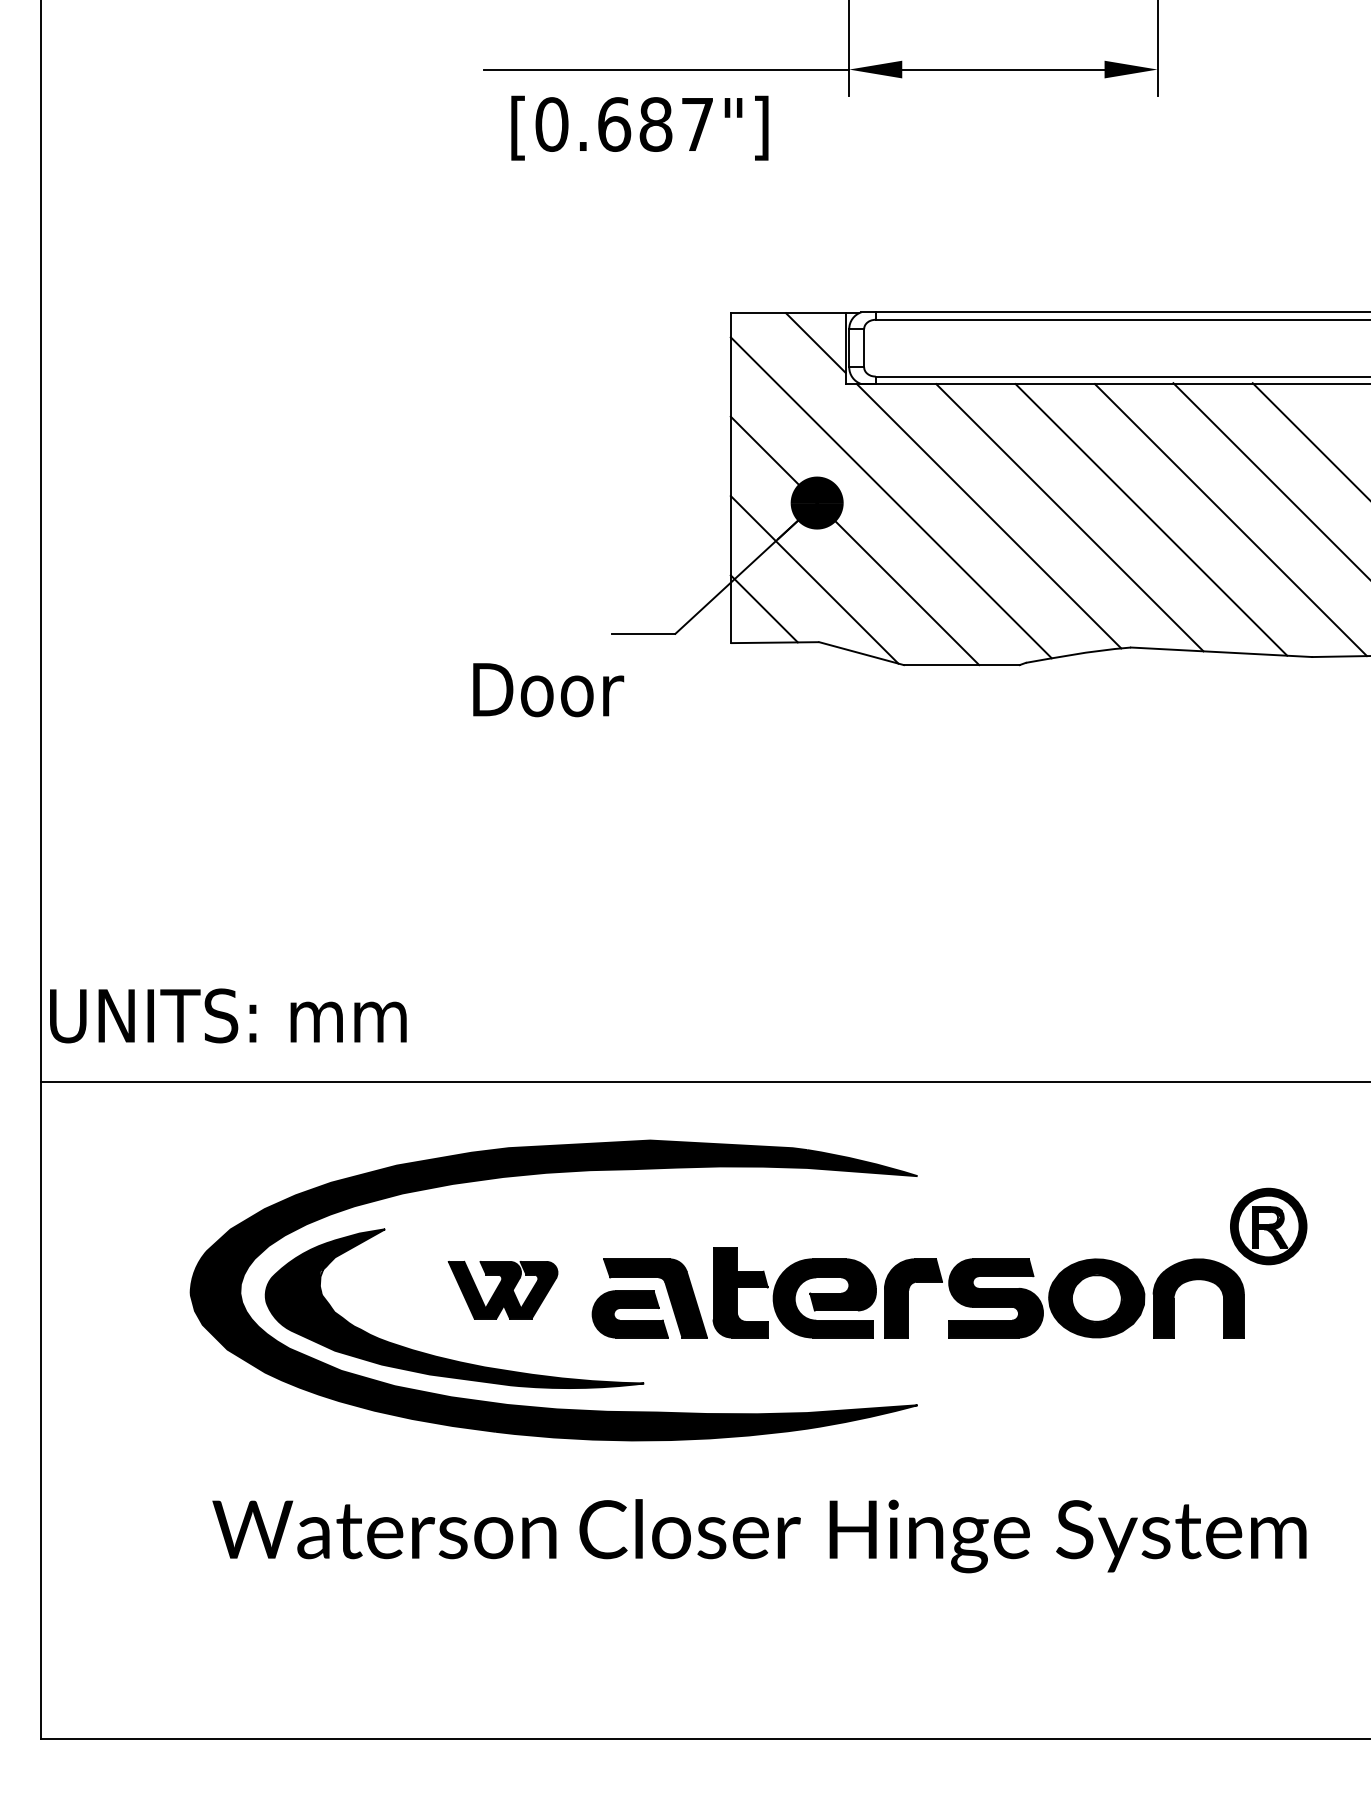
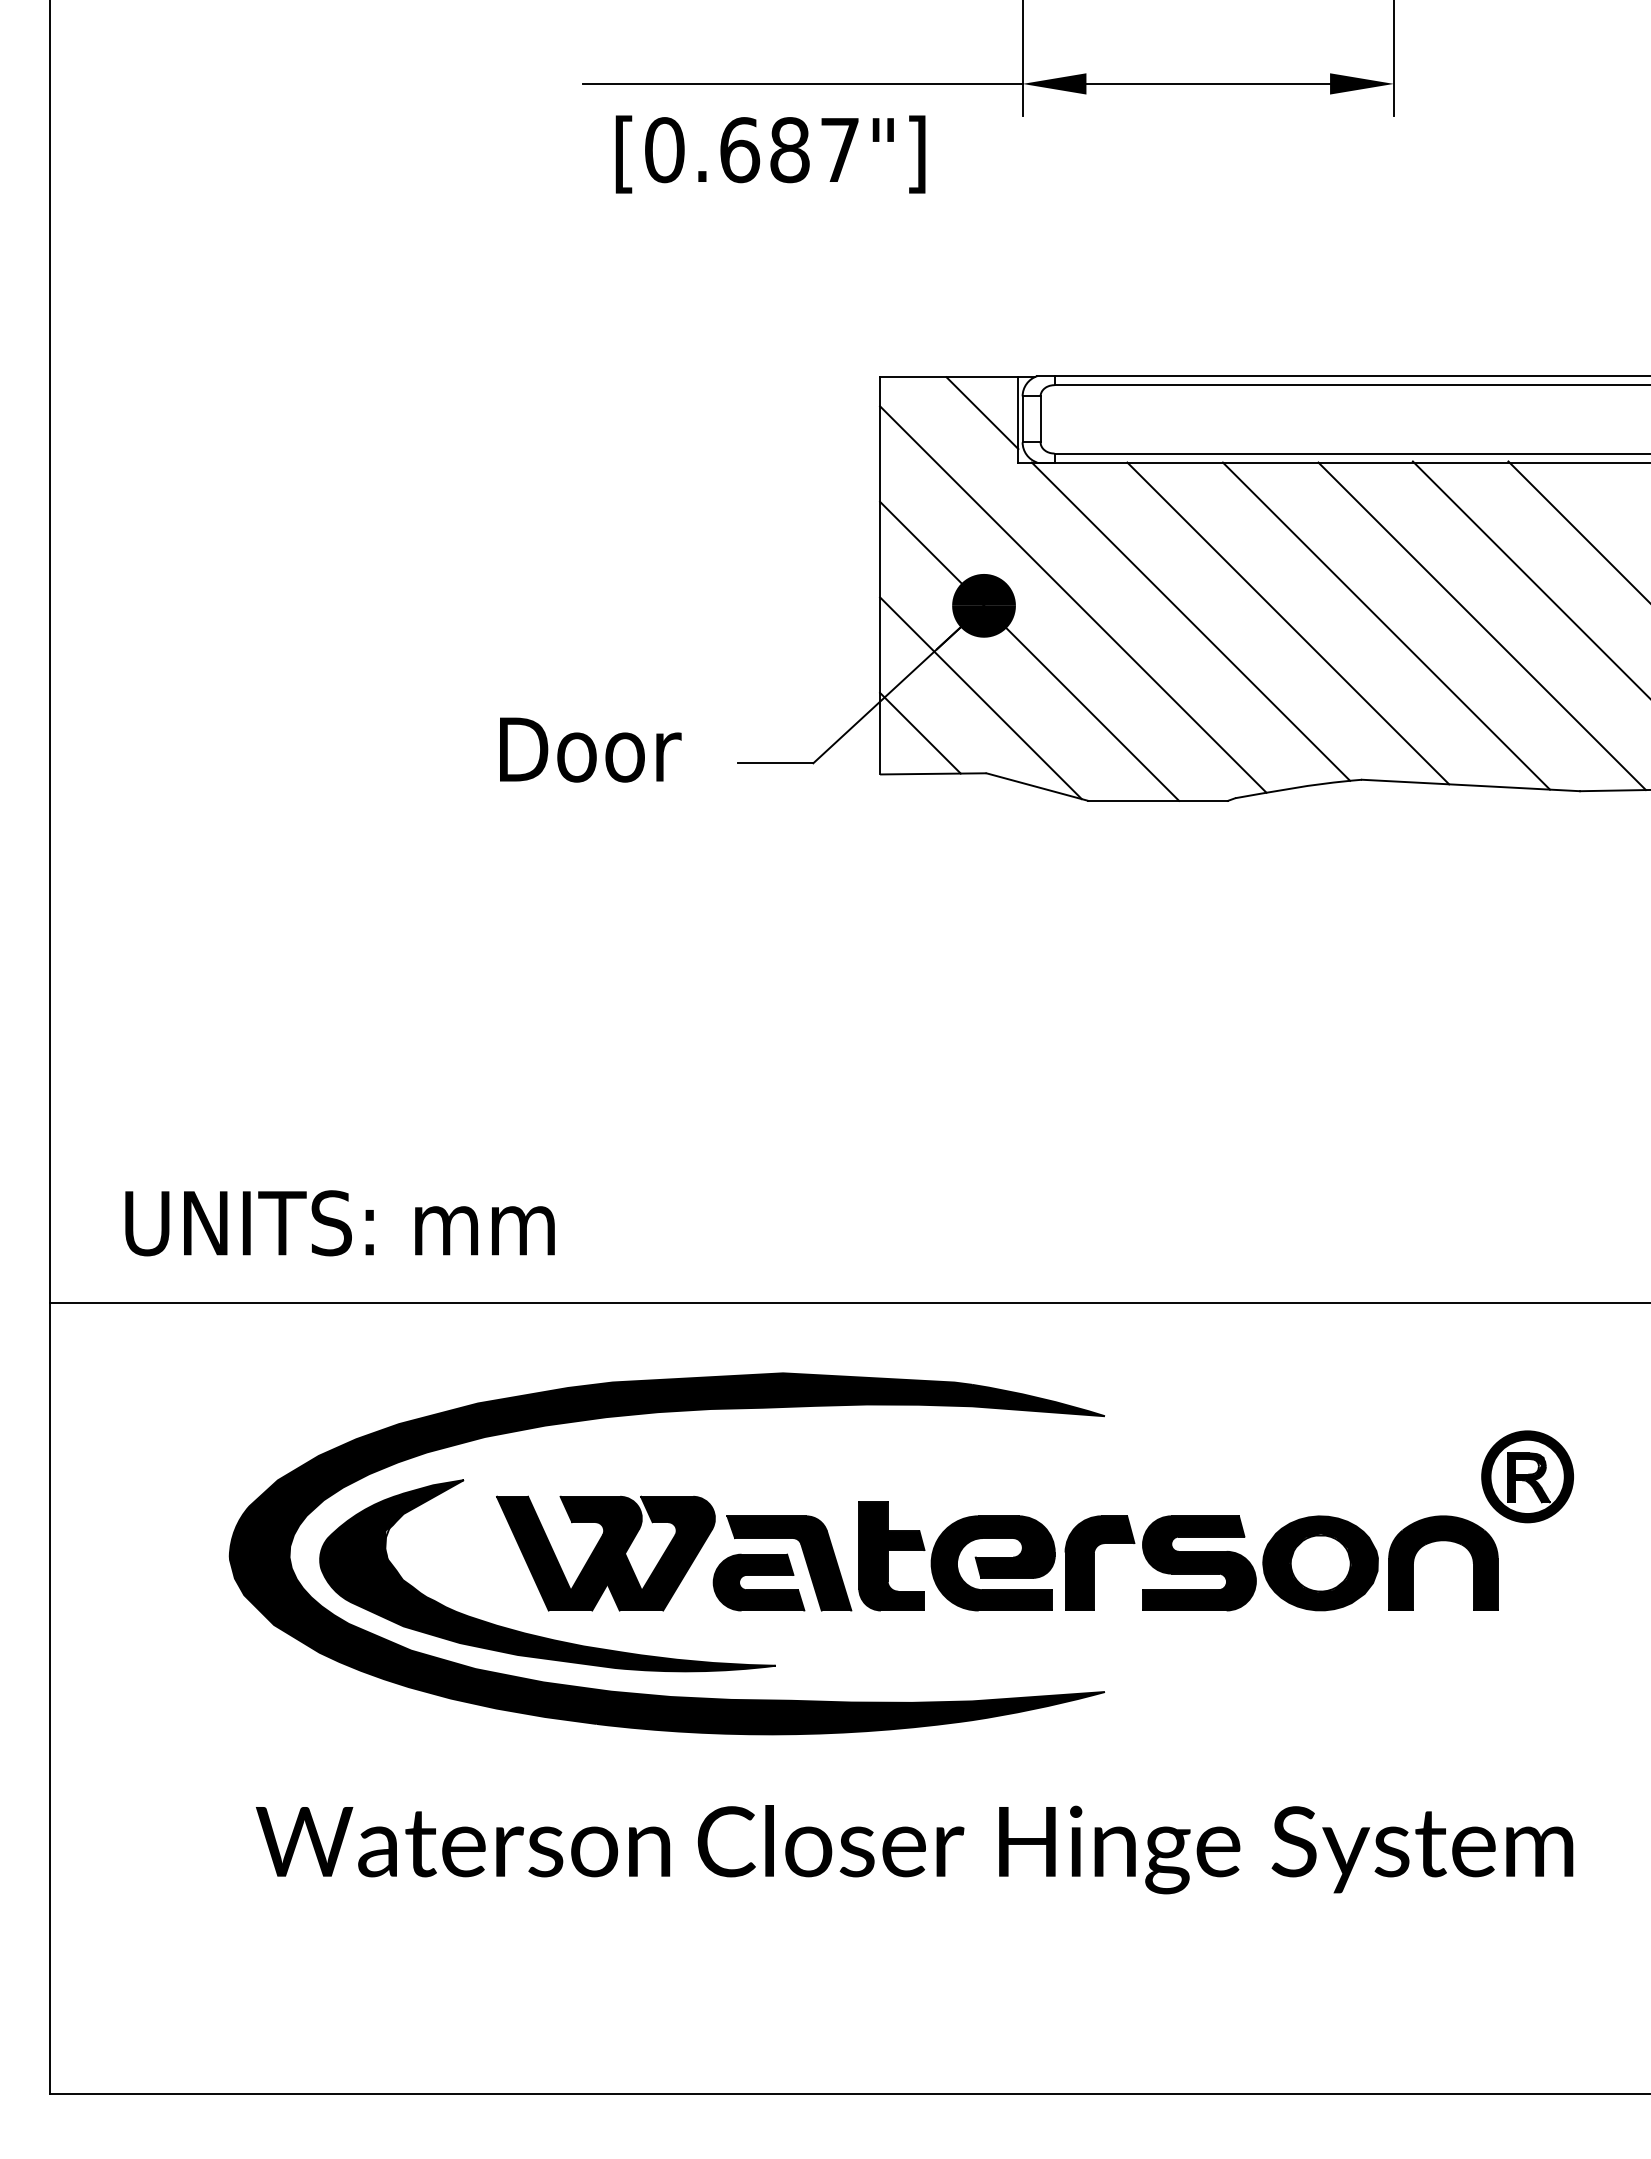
text: (548, 689) -> (590, 749), moved
text: (227, 1016) -> (339, 1223), moved
part: (502, 1290) -> (605, 1553), size x1.67

